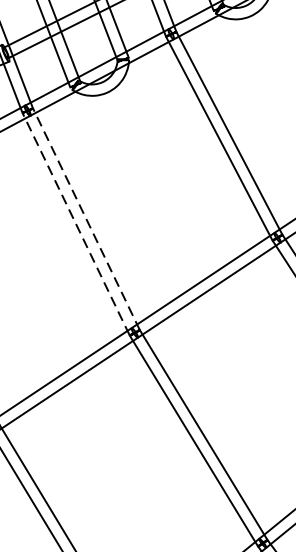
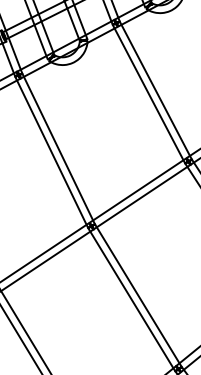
line: (86, 218) -> (58, 148), dashed -> solid
line: (75, 224) -> (51, 152), dashed -> solid

